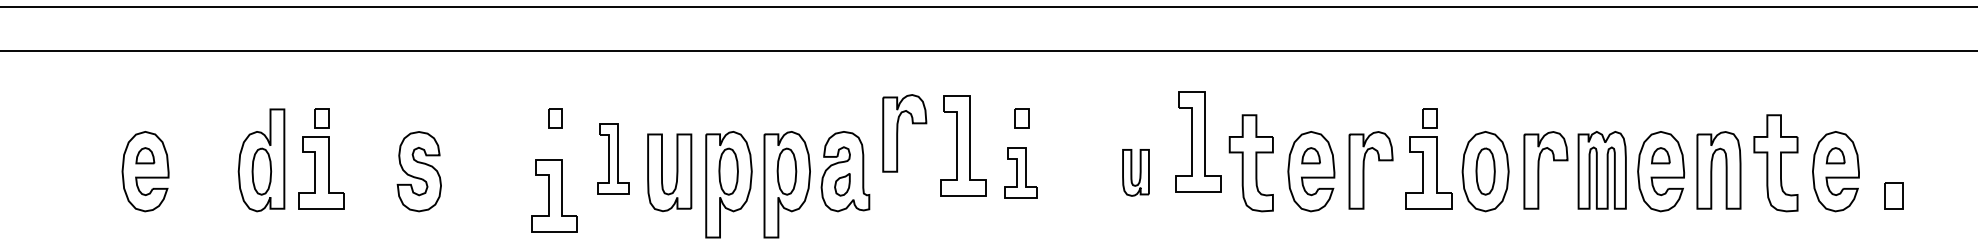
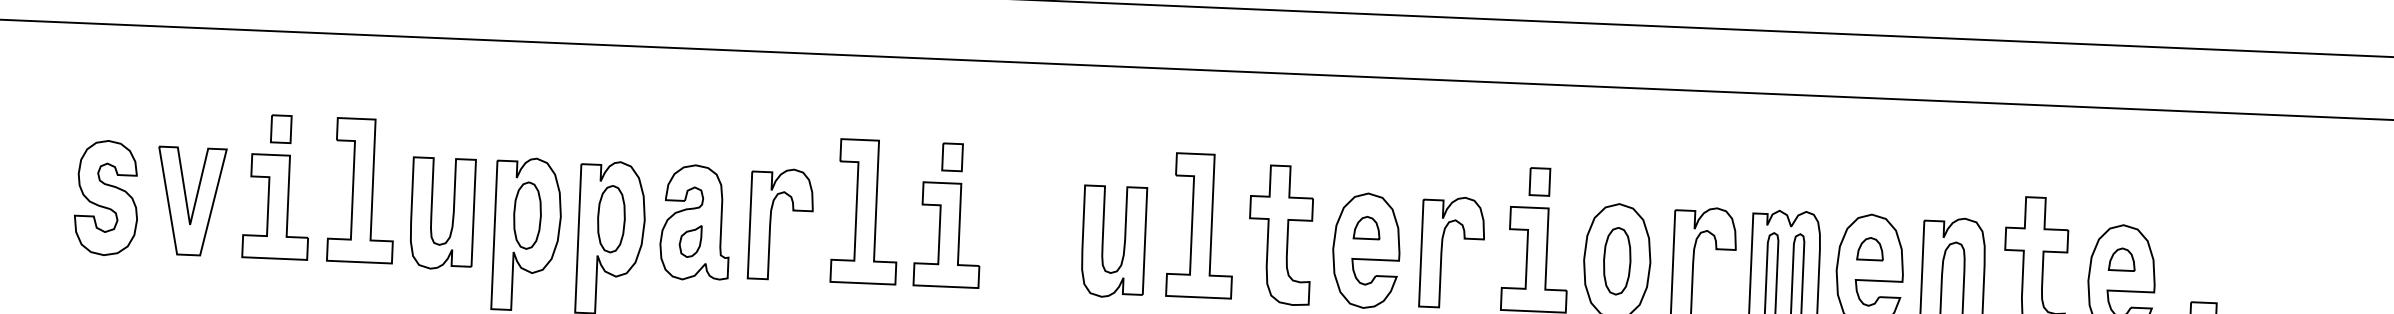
part: (904, 133) -> (780, 224), moved
part: (1198, 141) -> (1201, 224), moved
part: (963, 145) -> (866, 210), moved
part: (613, 158) -> (362, 189), size x1.43
part: (418, 171) -> (105, 197), moved
part: (494, 171) -> (190, 201), added
part: (1020, 172) -> (947, 234), size x1.43
part: (1135, 172) -> (1113, 241), size x1.67
part: (554, 195) -> (276, 206), moved

